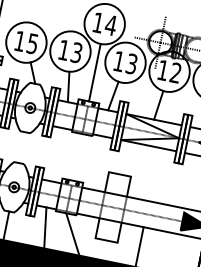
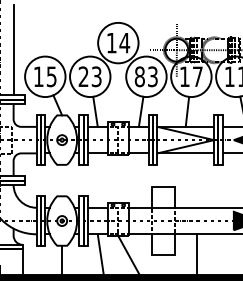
text: (63, 49) -> (83, 76), 13 -> 23
text: (118, 61) -> (139, 76), 13 -> 83
line: (95, 72) -> (118, 92), removed
text: (175, 72) -> (197, 76), 12 -> 17

